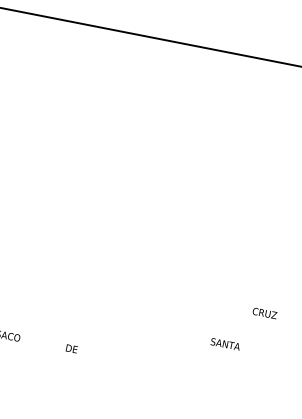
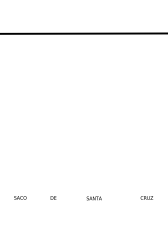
text: (264, 312) -> (146, 197), moved
text: (224, 344) -> (93, 198), moved

